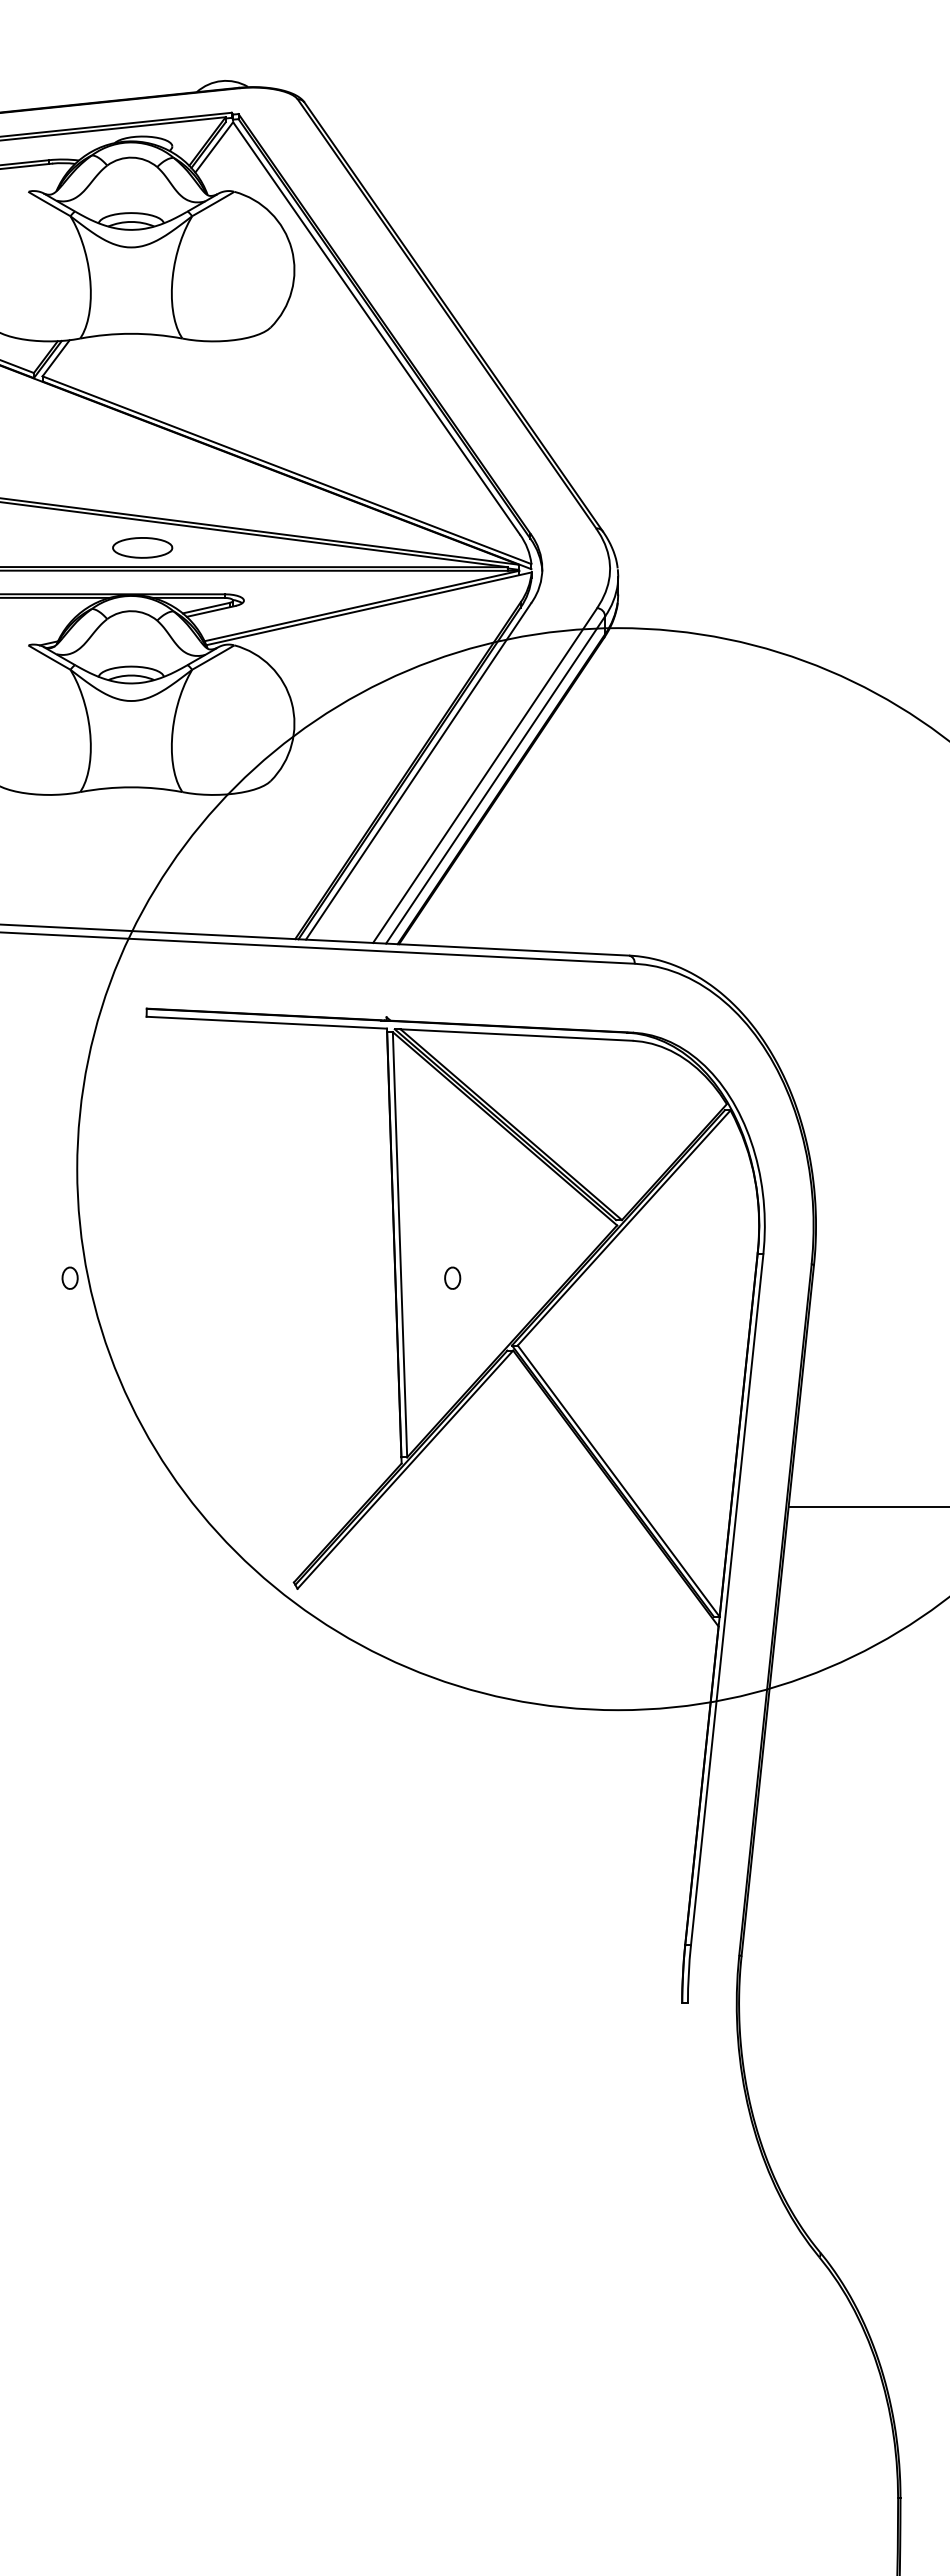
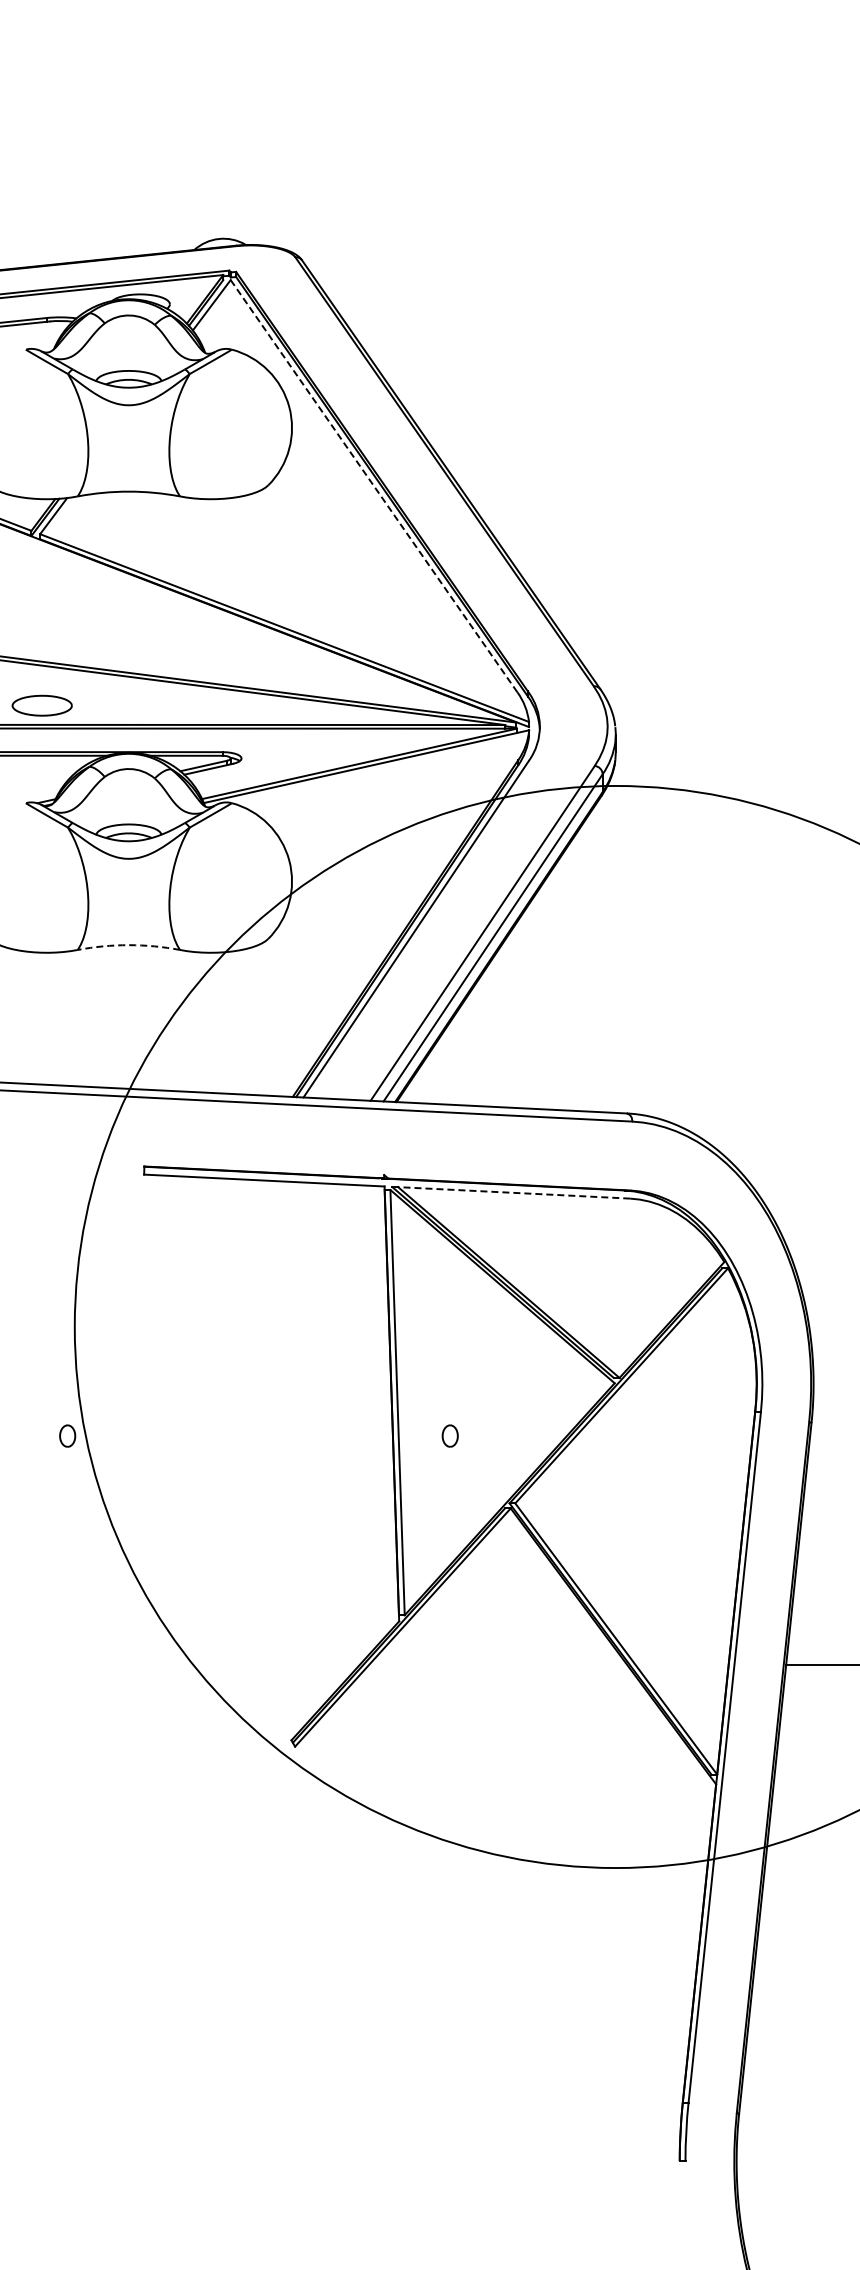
line: (376, 327) -> (374, 485), solid -> dashed
part: (142, 547) -> (42, 705), moved
arc: (131, 787) -> (129, 945), solid -> dashed
line: (516, 1035) -> (514, 1193), solid -> dashed

